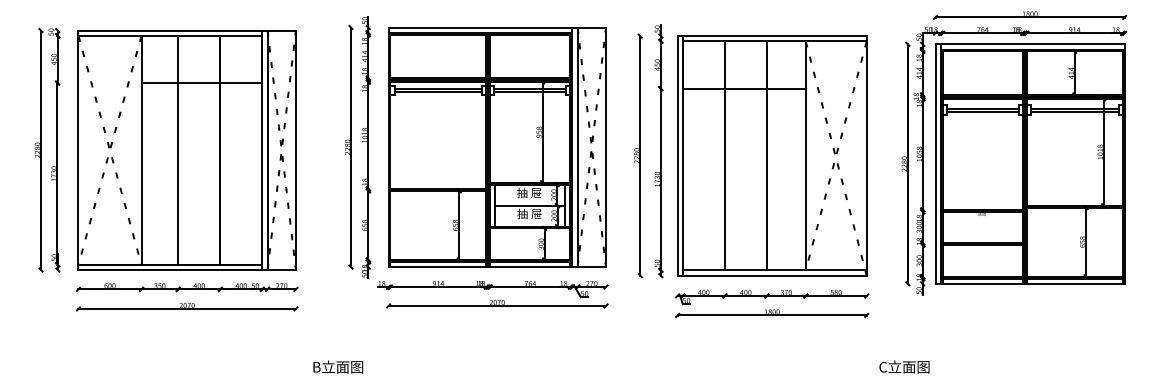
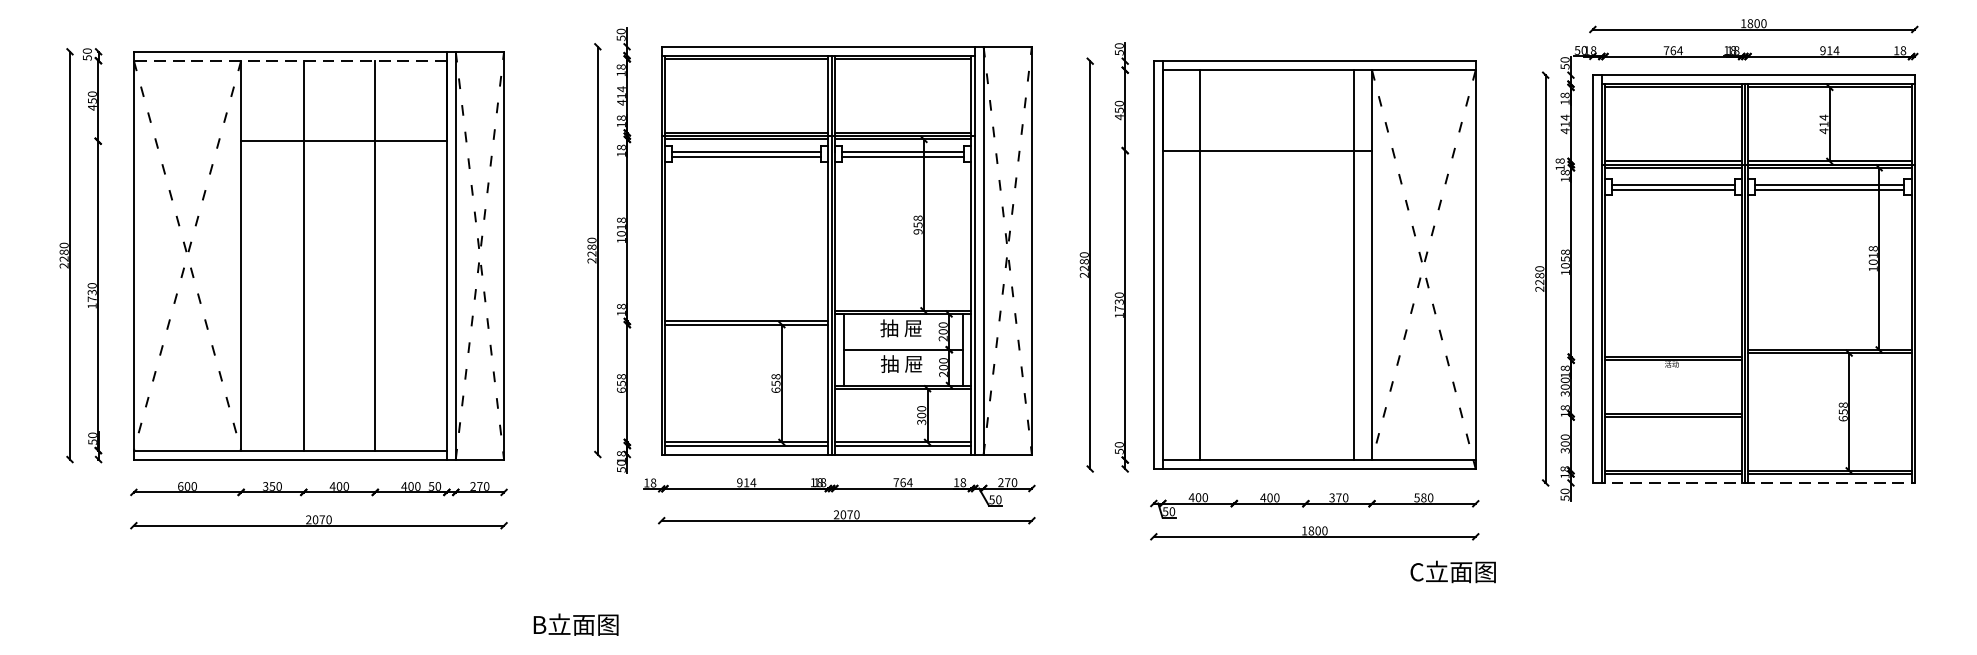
line: (170, 35) -> (290, 60), solid -> dashed
line: (724, 155) -> (1199, 264), moved
line: (766, 155) -> (1352, 264), moved
line: (1030, 283) -> (1754, 482), solid -> dashed
text: (904, 366) -> (1453, 570), moved

